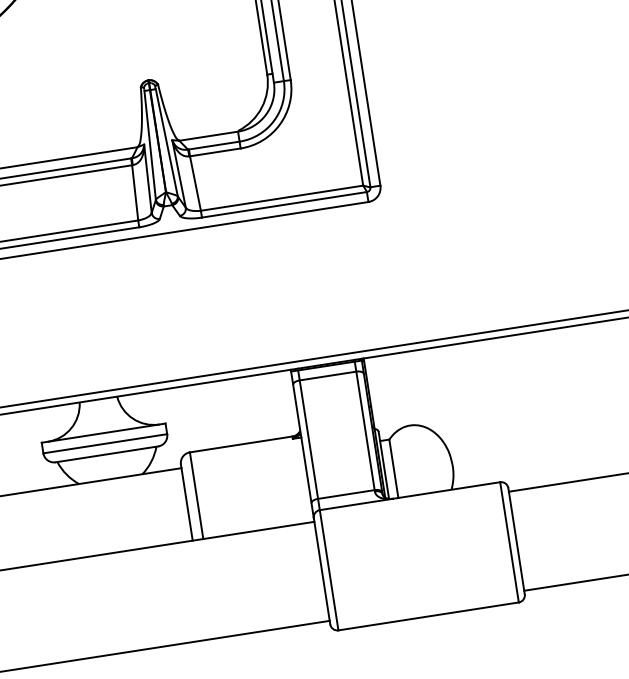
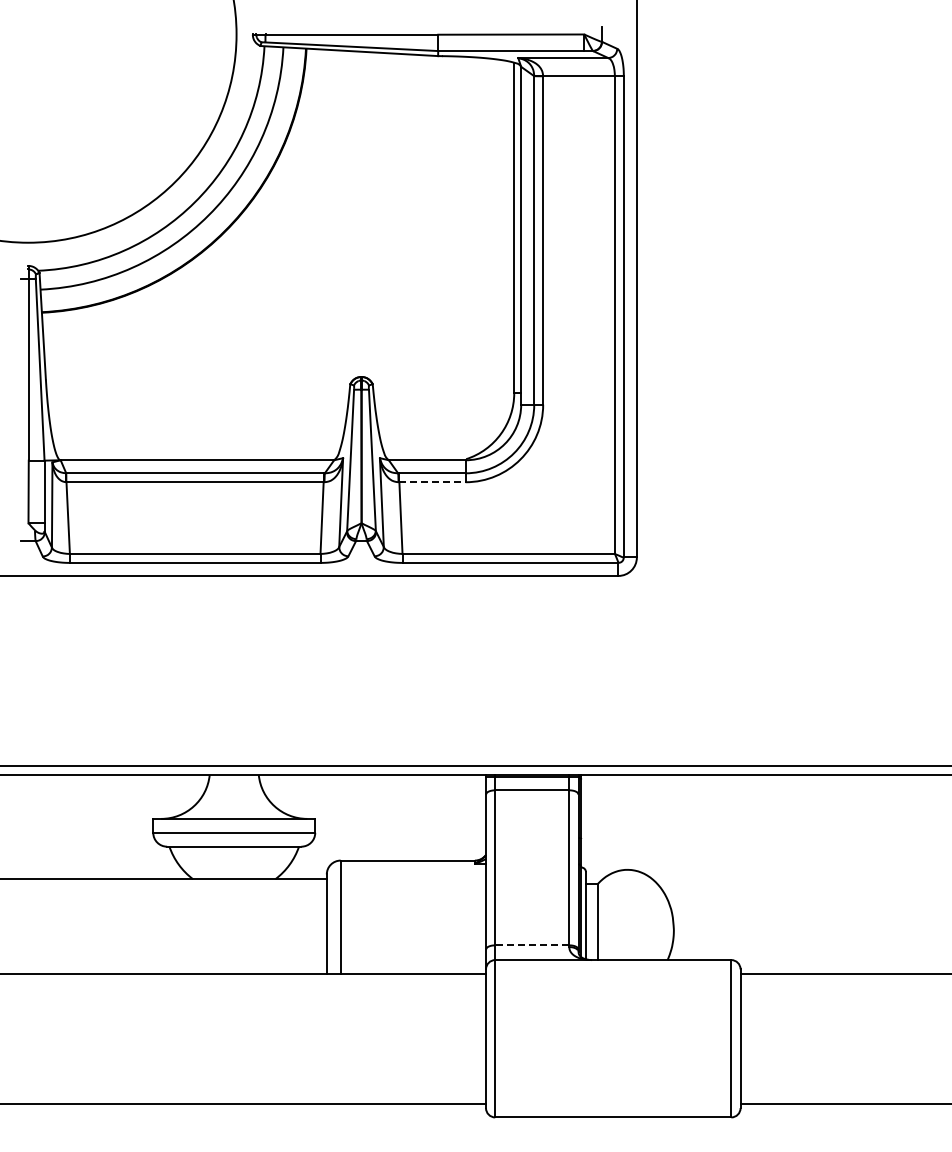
line: (216, 152) -> (433, 482), solid -> dashed
line: (345, 494) -> (531, 945), solid -> dashed

